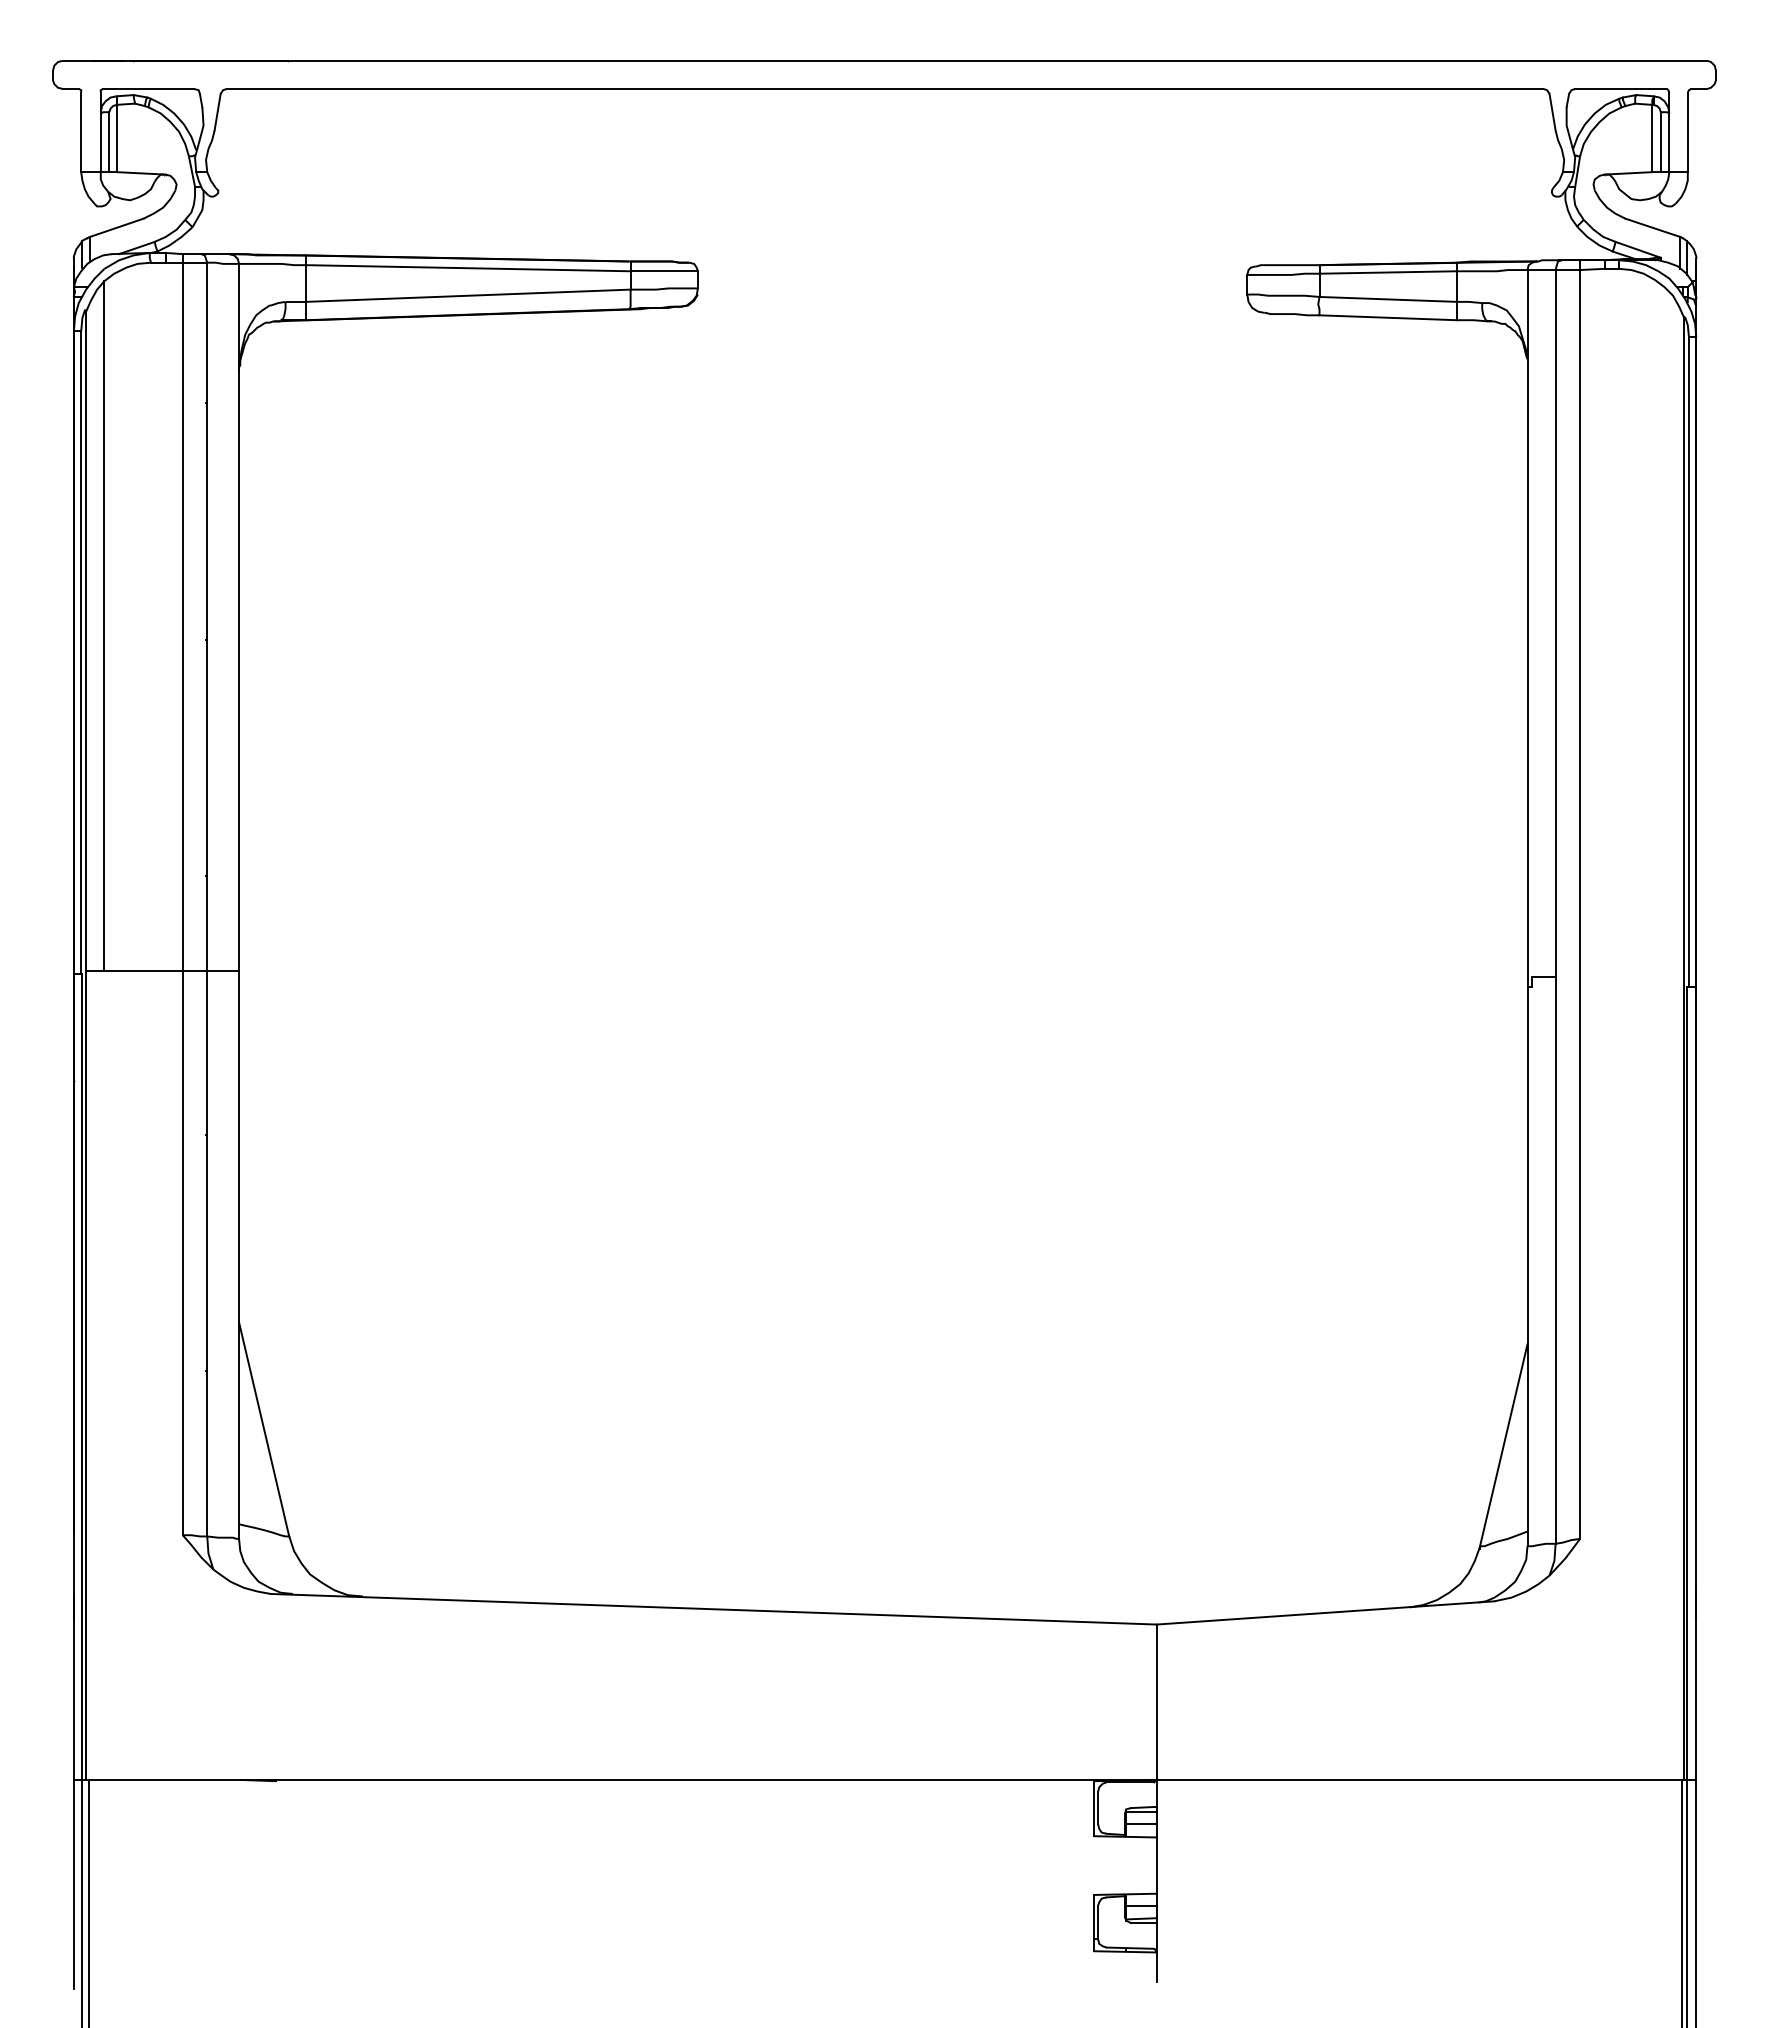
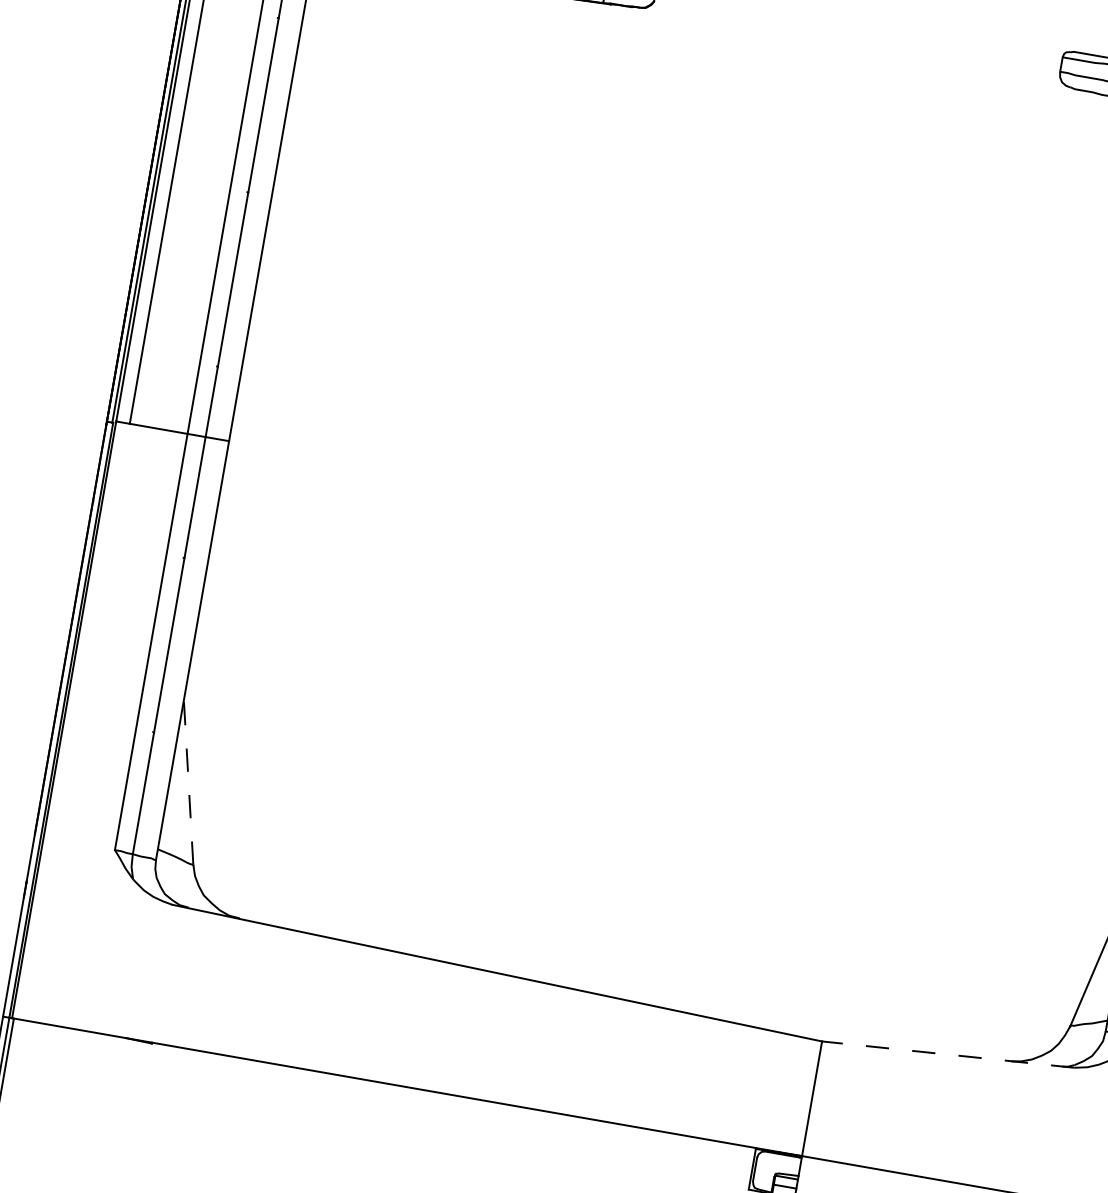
line: (264, 1429) -> (188, 782), solid -> dashed
line: (1325, 1612) -> (948, 1054), solid -> dashed

